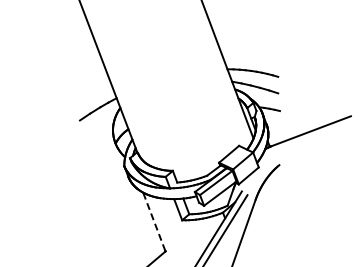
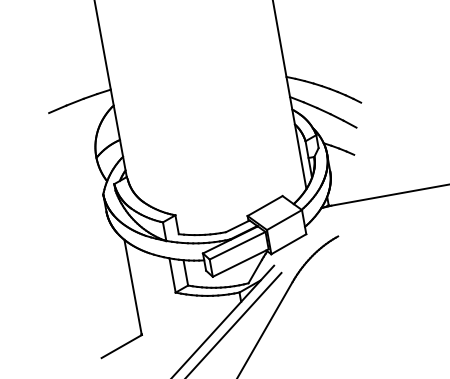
line: (154, 221) -> (133, 286), dashed -> solid

